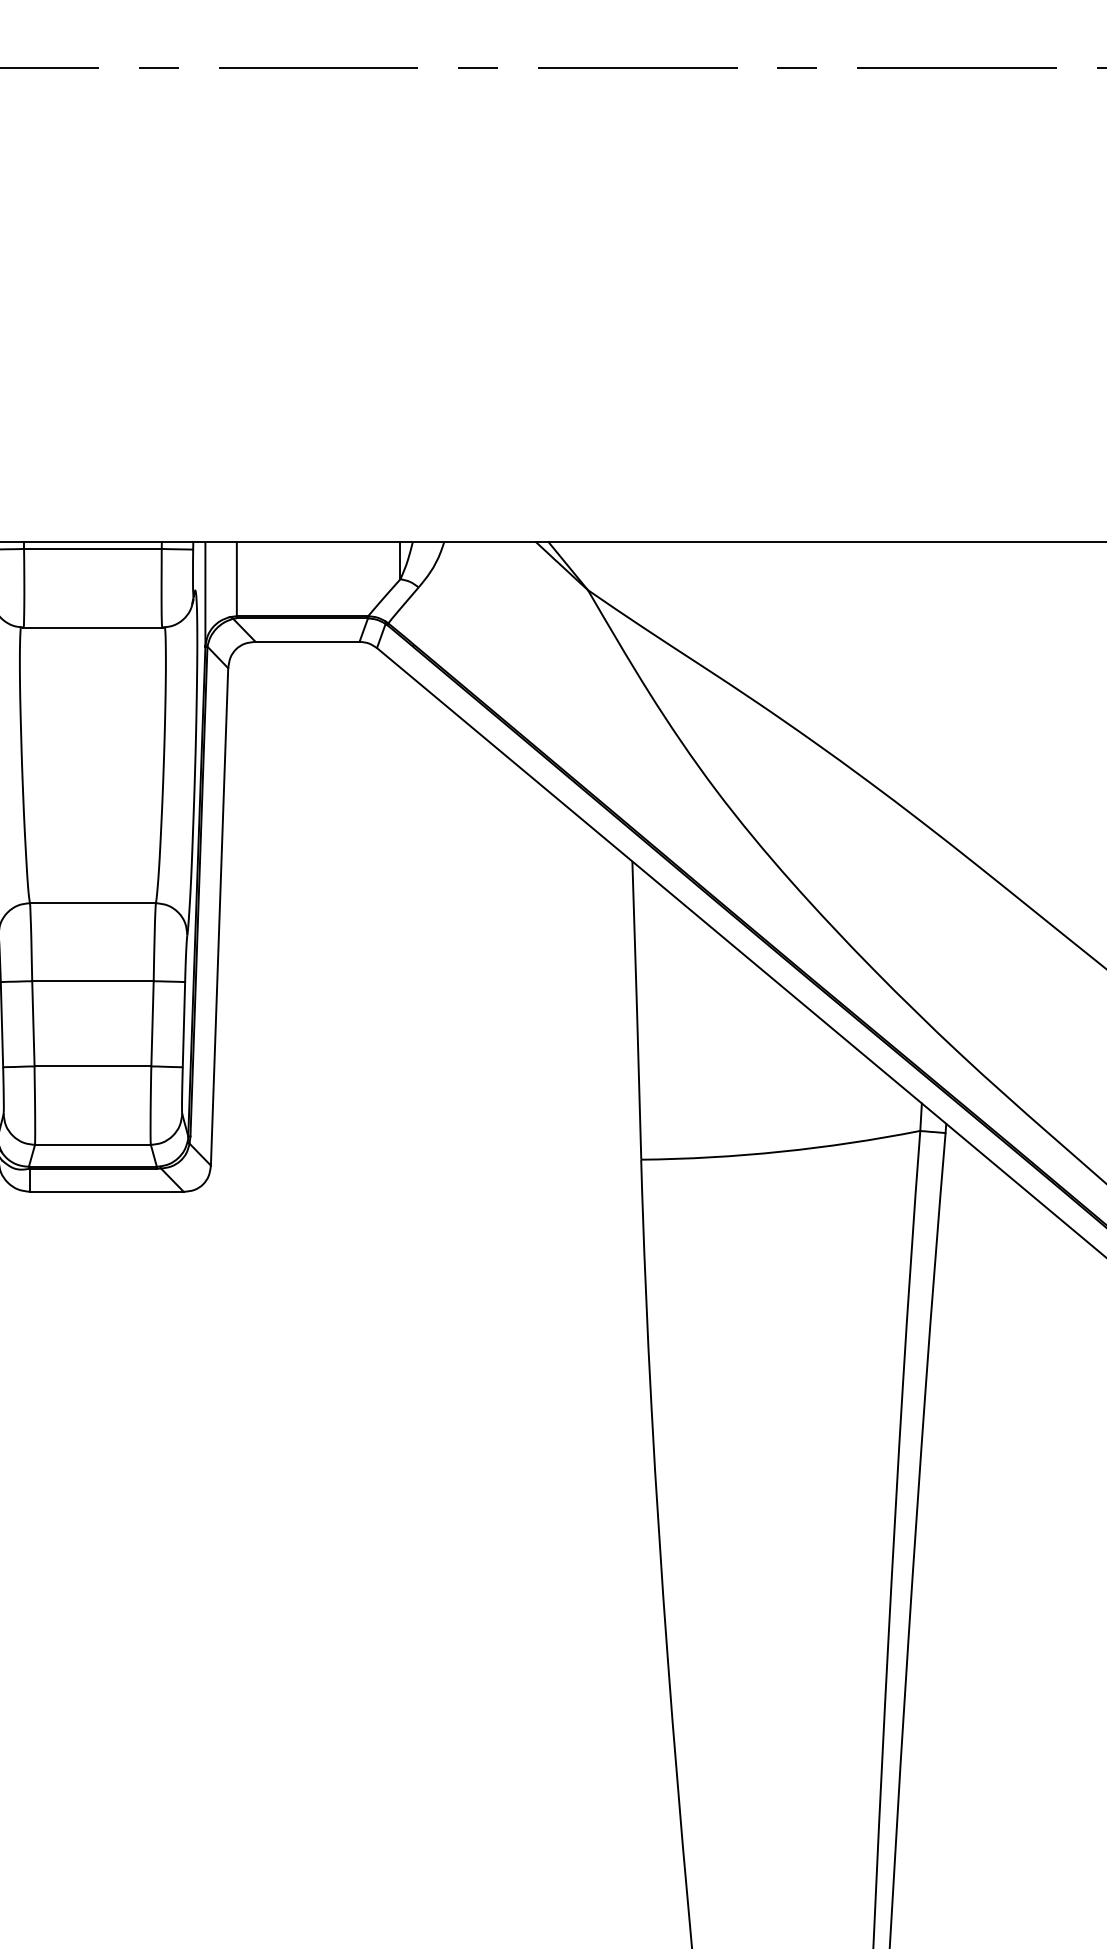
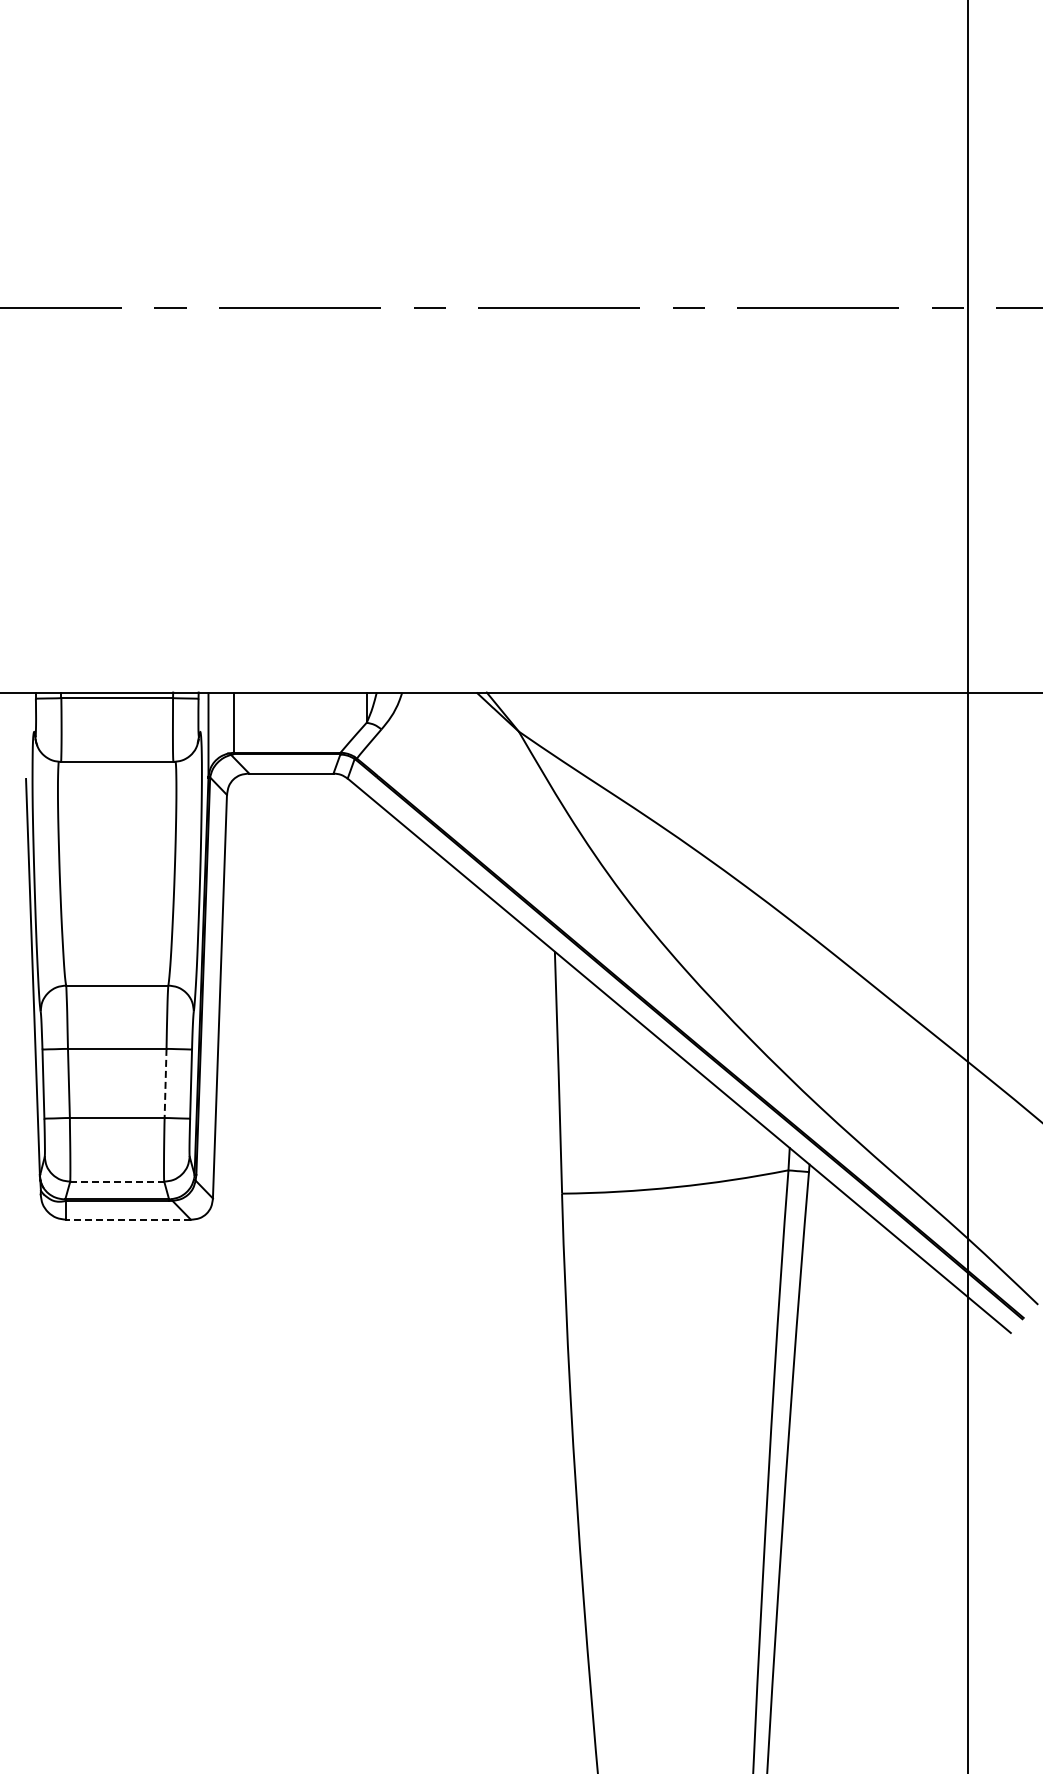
line: (152, 1023) -> (165, 1083), solid -> dashed
line: (93, 1144) -> (117, 1181), solid -> dashed
line: (106, 1191) -> (128, 1219), solid -> dashed

